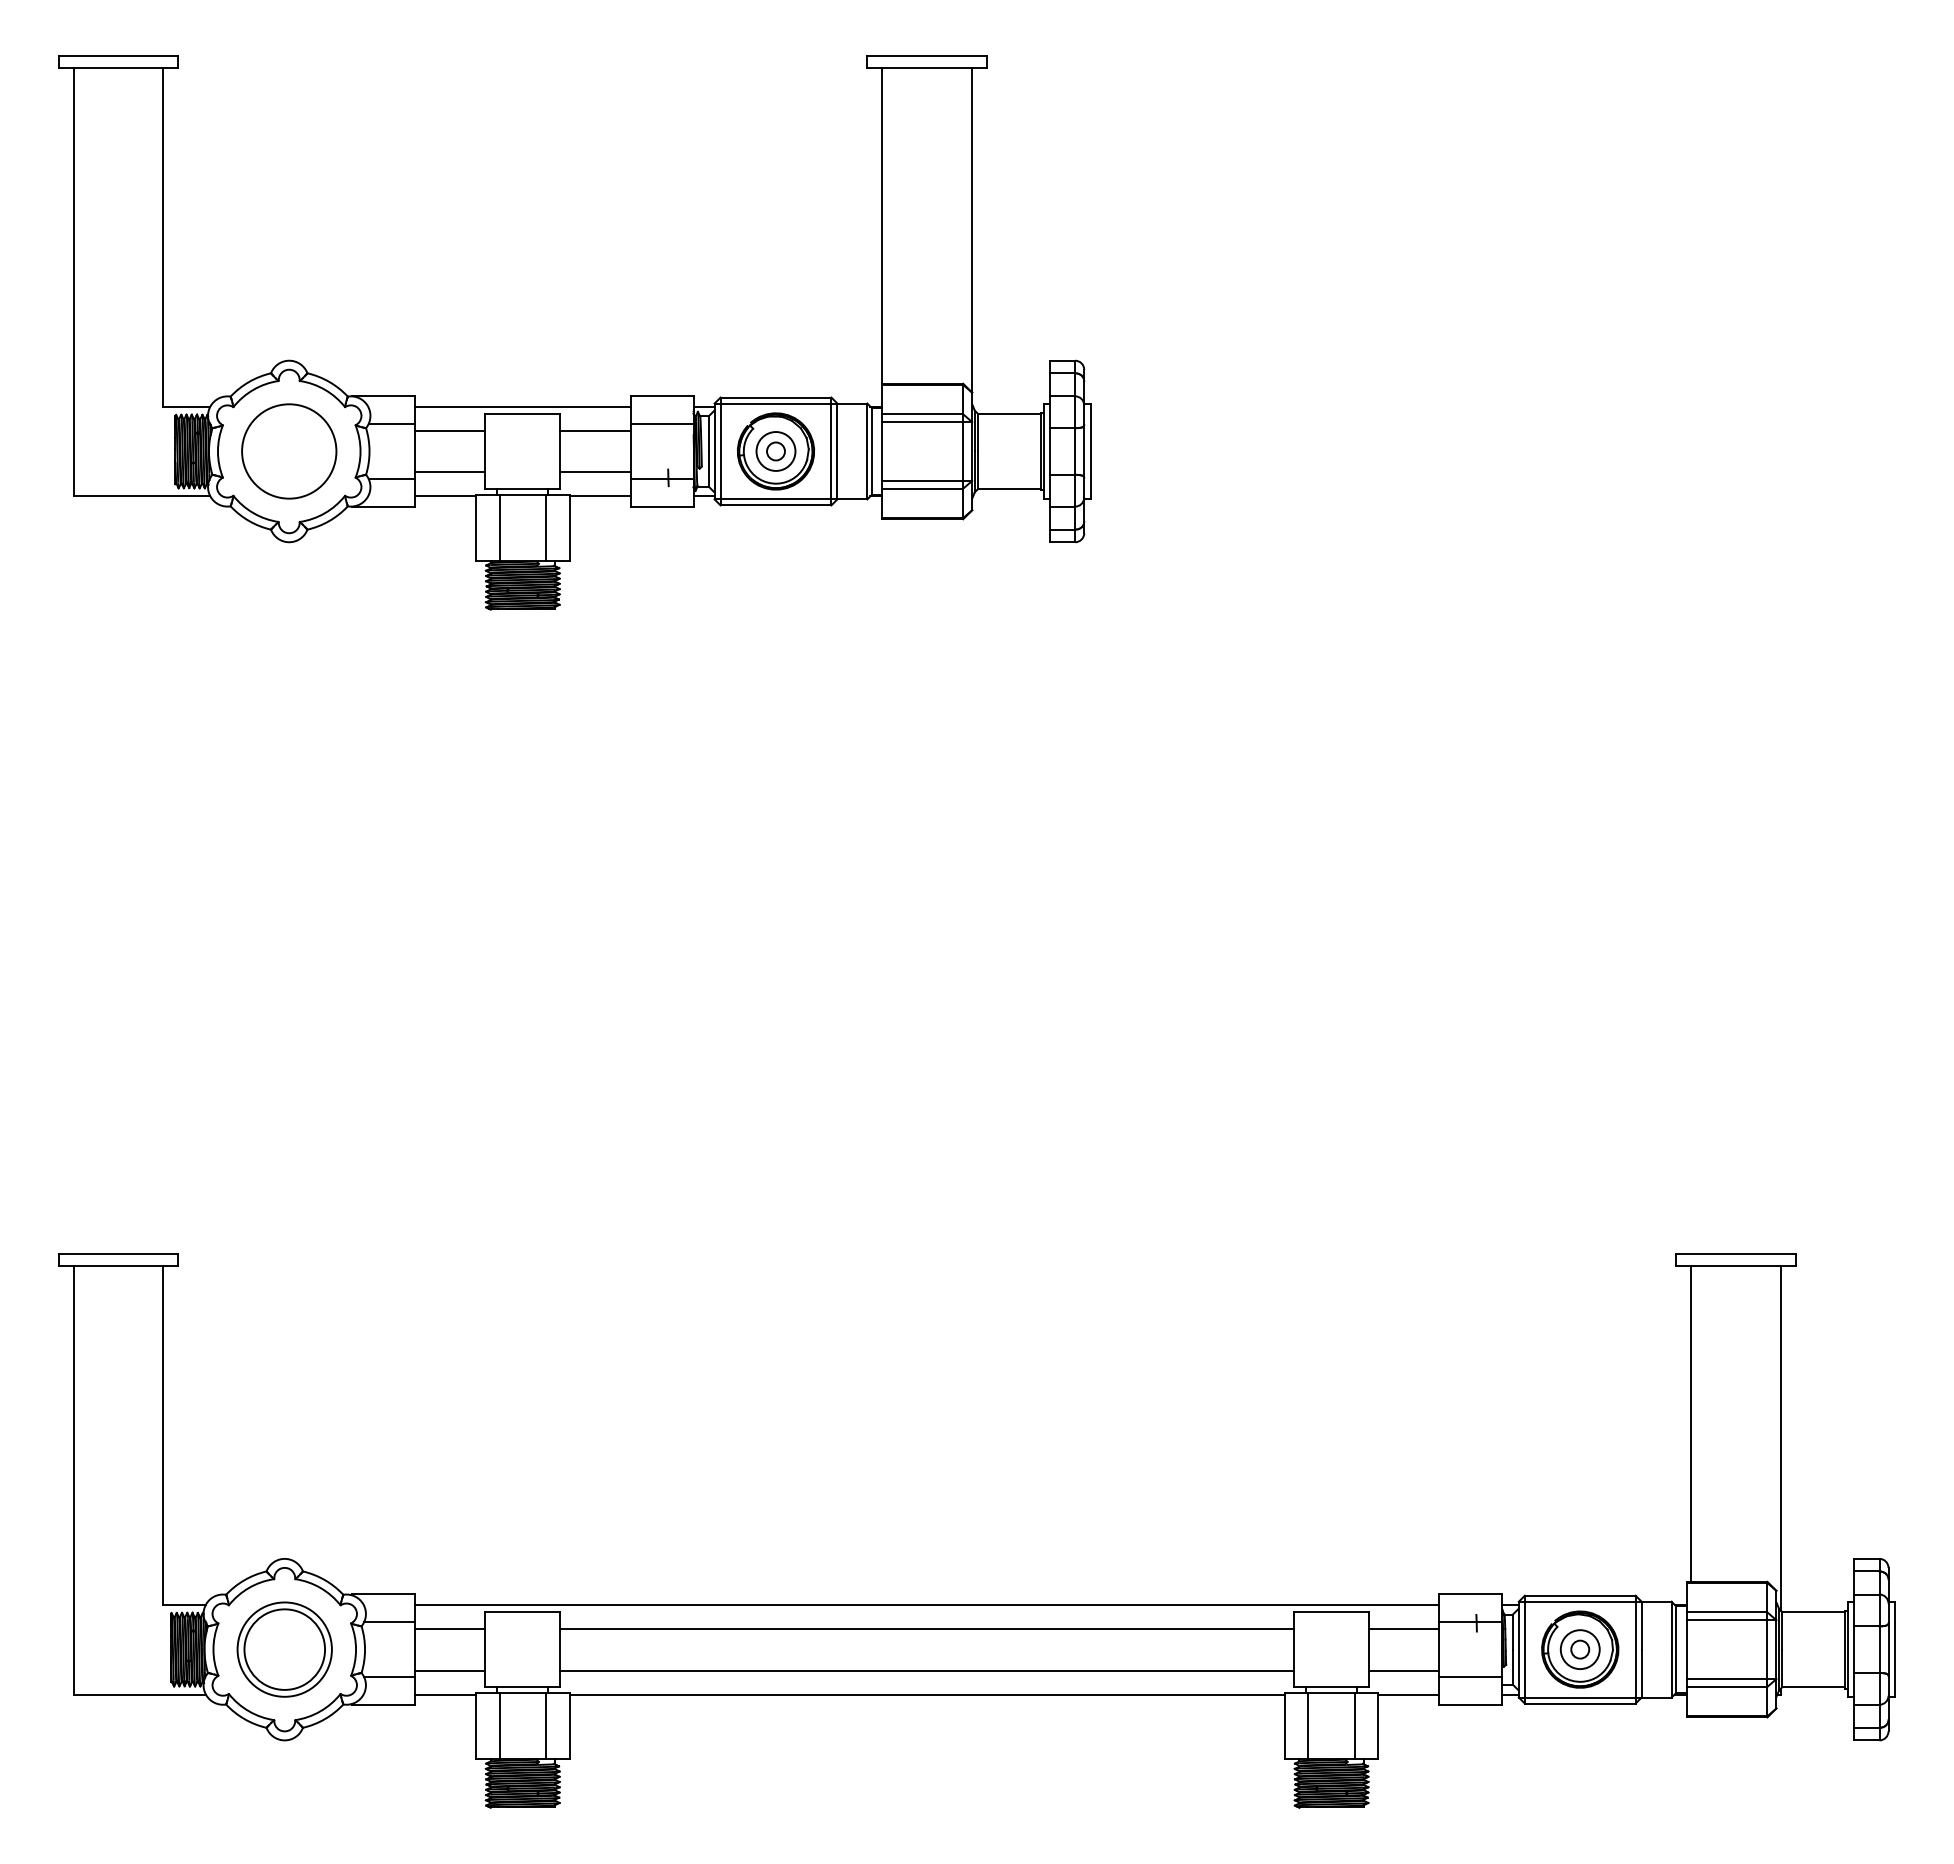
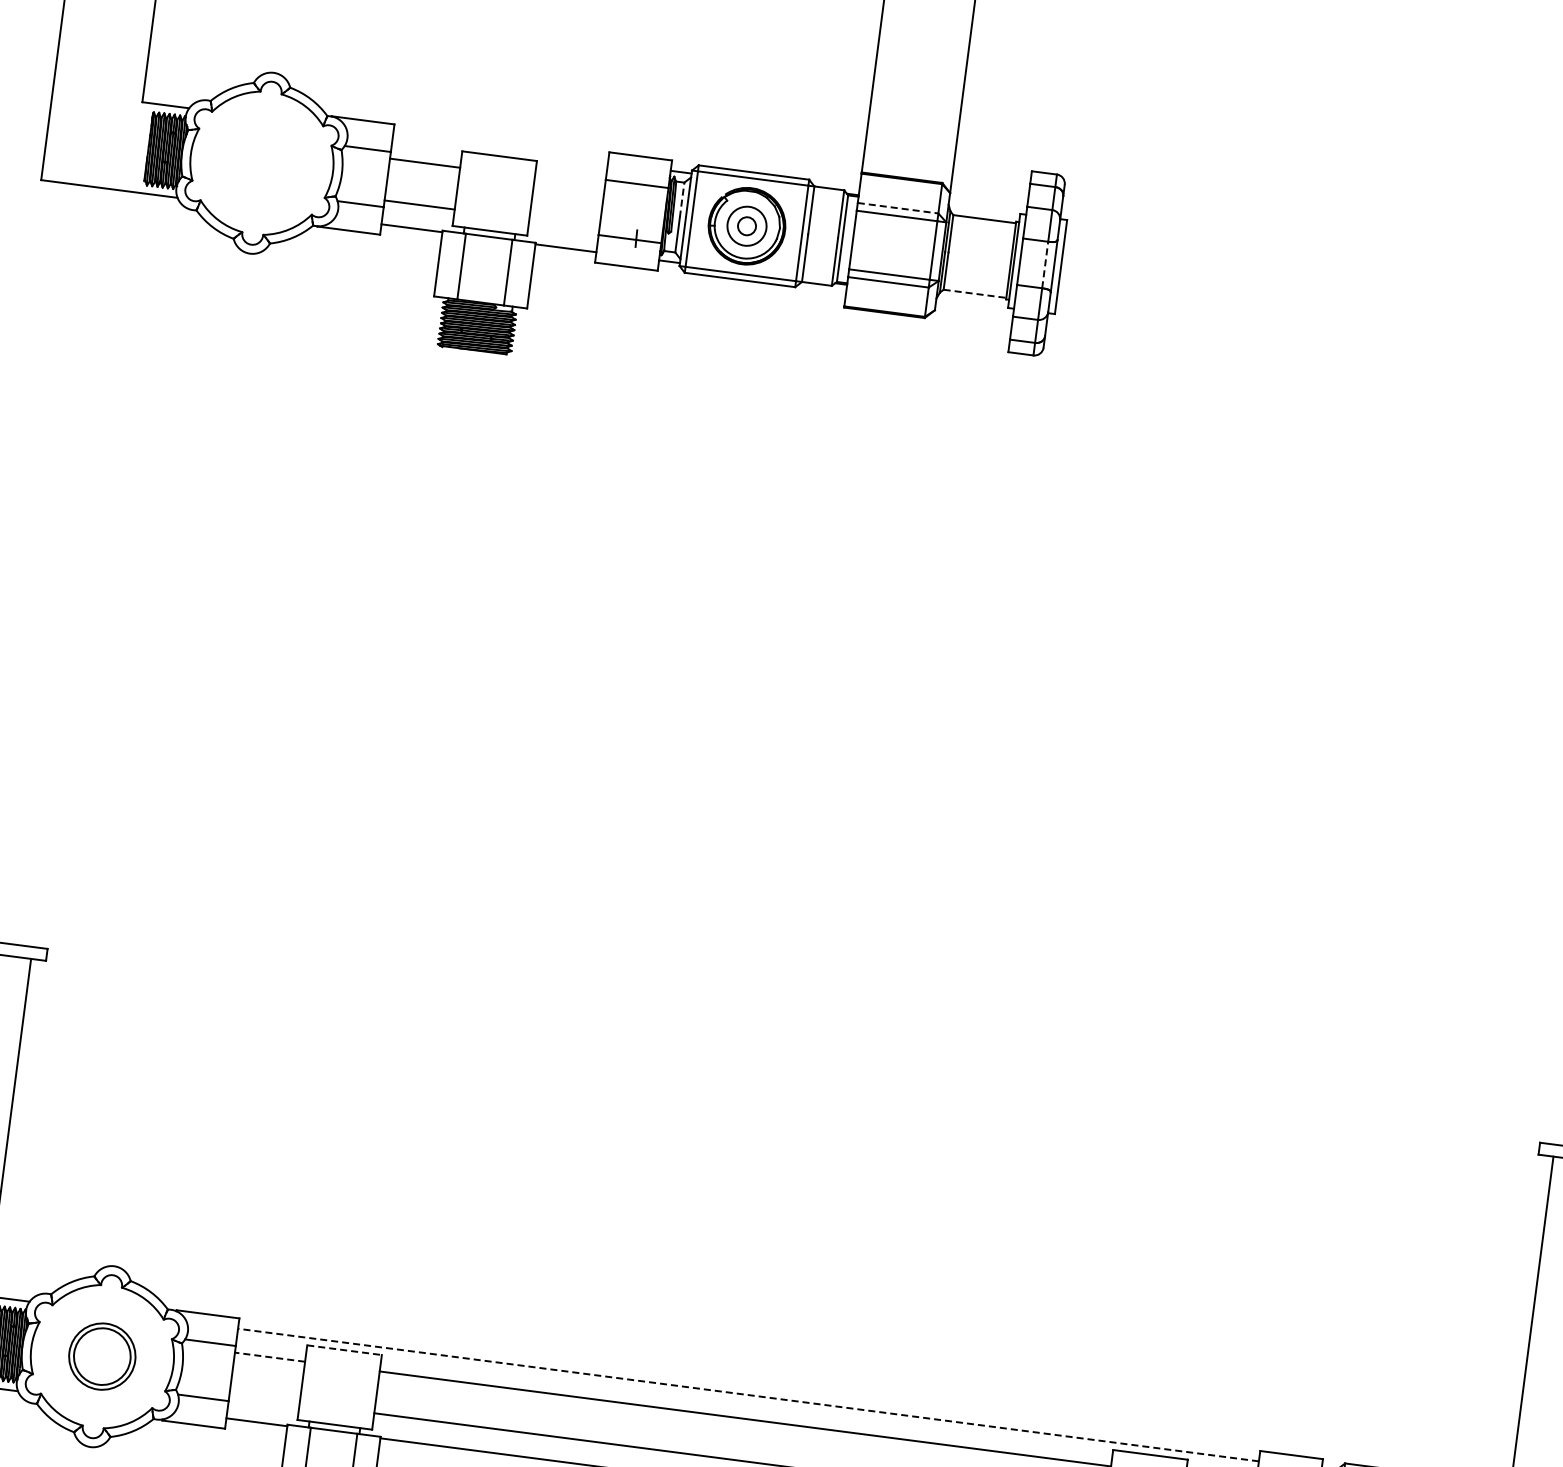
line: (522, 406) -> (500, 148), removed
line: (923, 414) -> (898, 208), solid -> dashed
line: (595, 430) -> (569, 181), removed
line: (708, 433) -> (682, 199), solid -> dashed
circle: (289, 451) -> (262, 163), removed
line: (1075, 451) -> (1045, 265), solid -> dashed
line: (595, 472) -> (564, 223), removed
line: (1010, 488) -> (975, 293), solid -> dashed
line: (926, 1604) -> (747, 1394), solid -> dashed
line: (523, 1612) -> (345, 1350), solid -> dashed
line: (449, 1628) -> (269, 1356), solid -> dashed
part: (284, 1649) -> (102, 1356), size x0.7
line: (450, 1670) -> (264, 1398), removed

